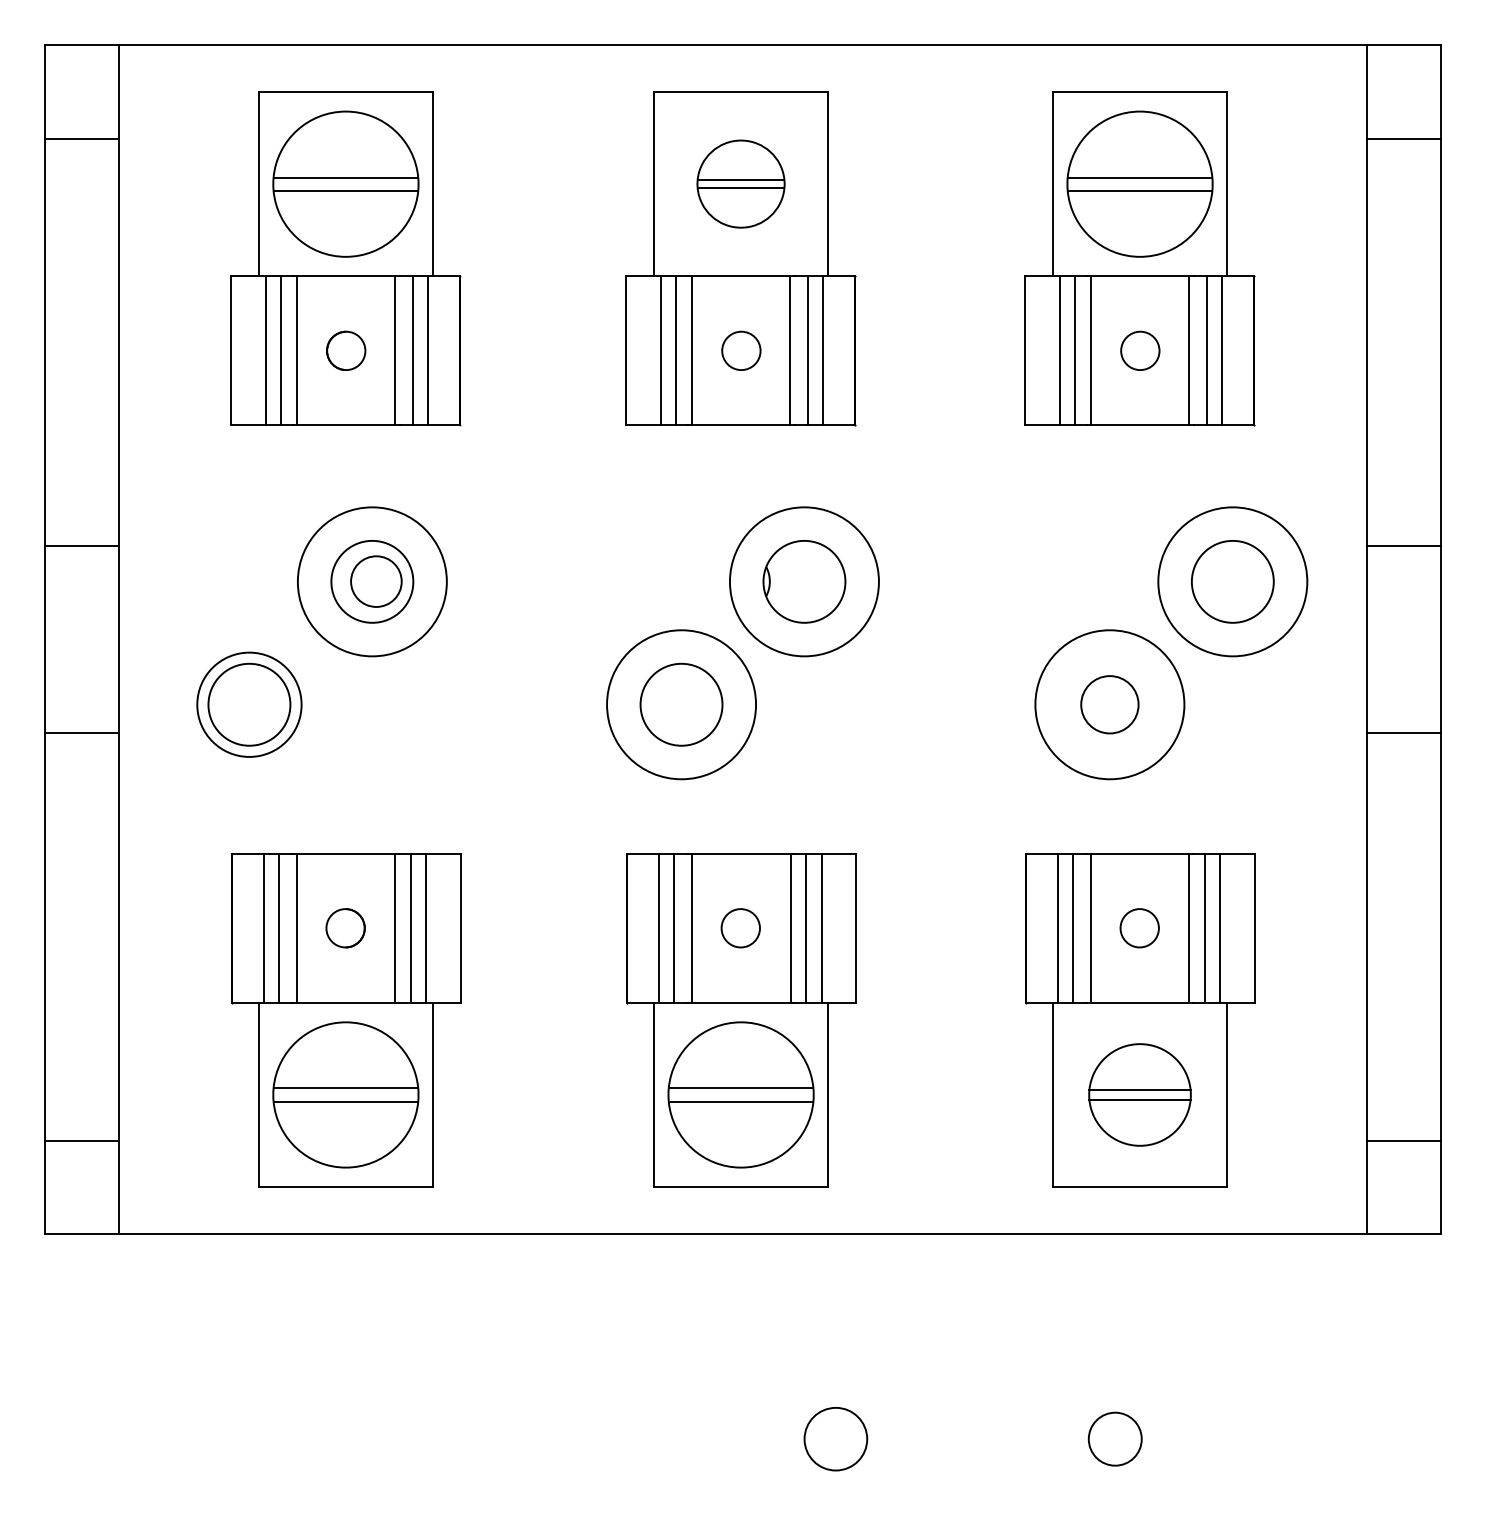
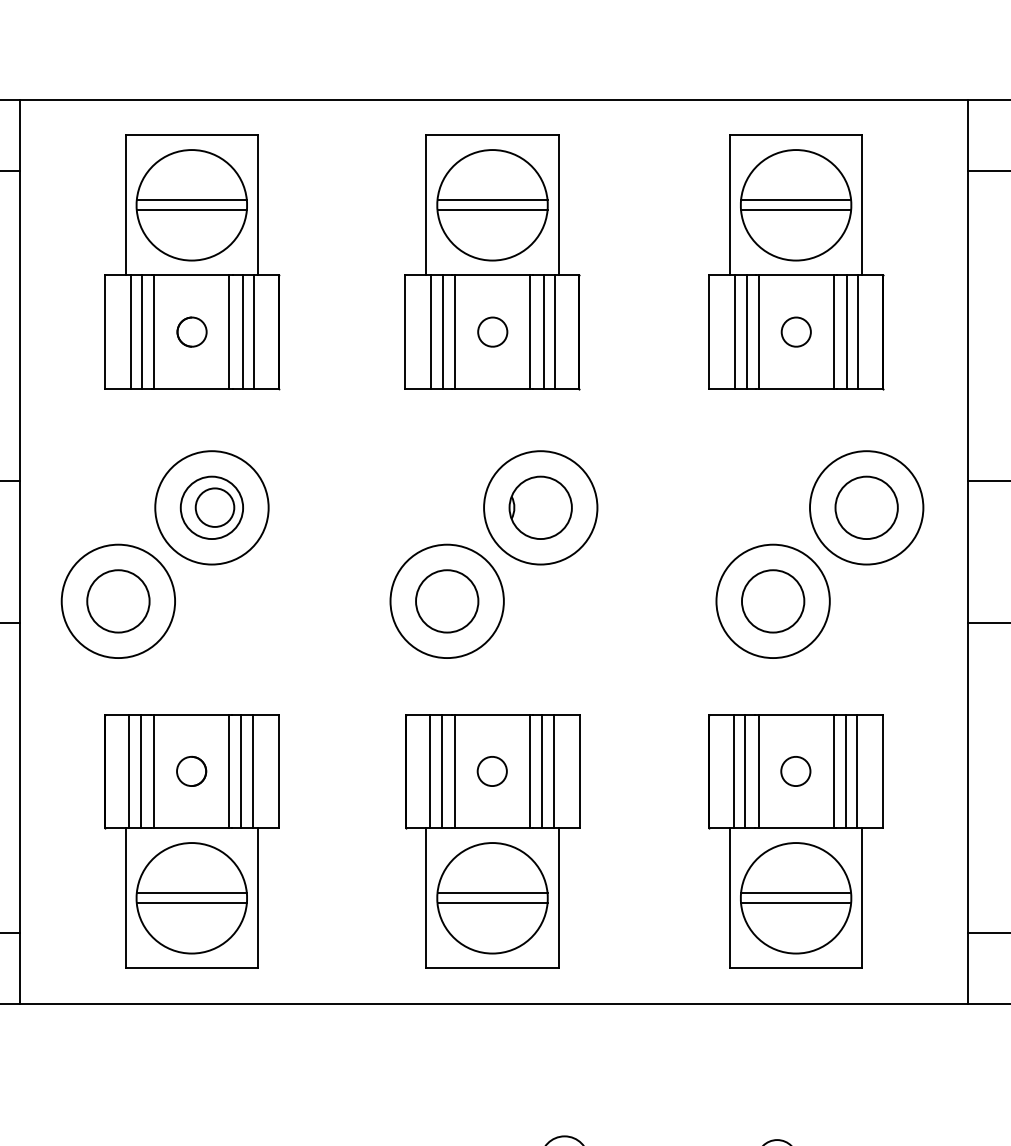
part: (740, 183) -> (492, 204), size x1.67
circle: (248, 704) -> (117, 601), size x1.43
circle: (1109, 704) -> (772, 601), size x1.43
part: (1139, 1094) -> (795, 897), size x1.43

